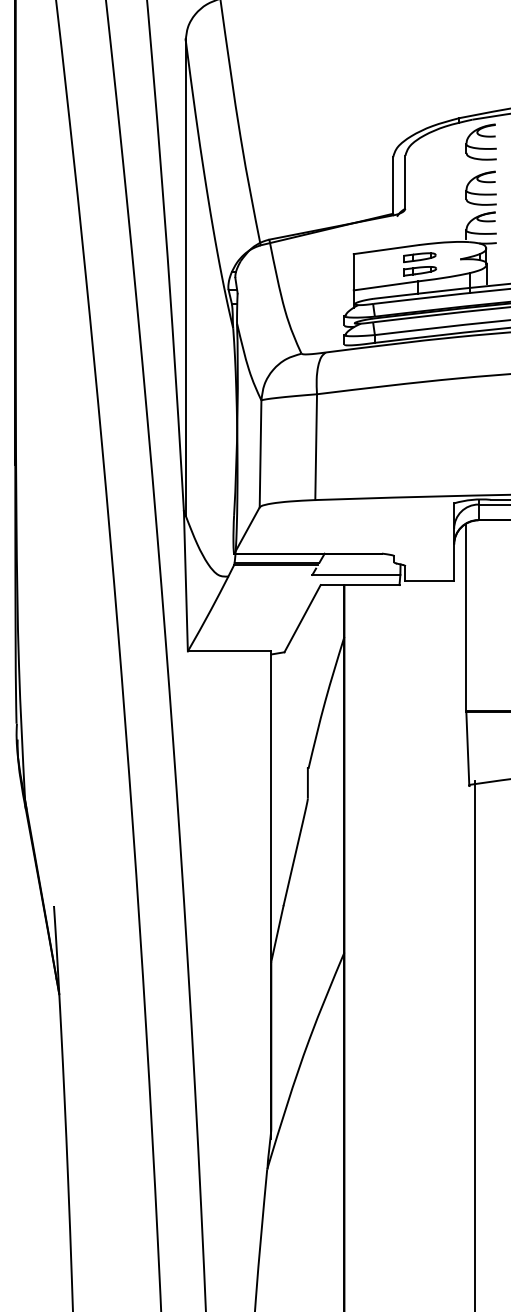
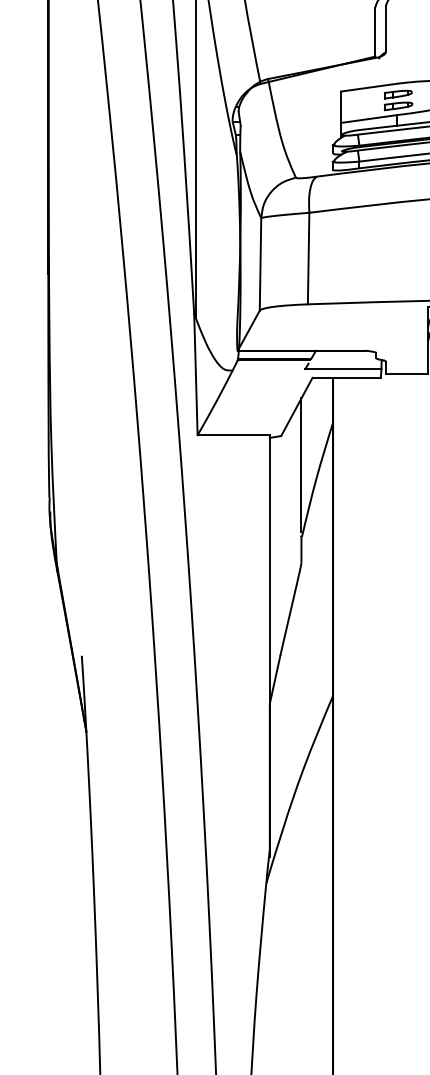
line: (307, 685) -> (301, 464), added

